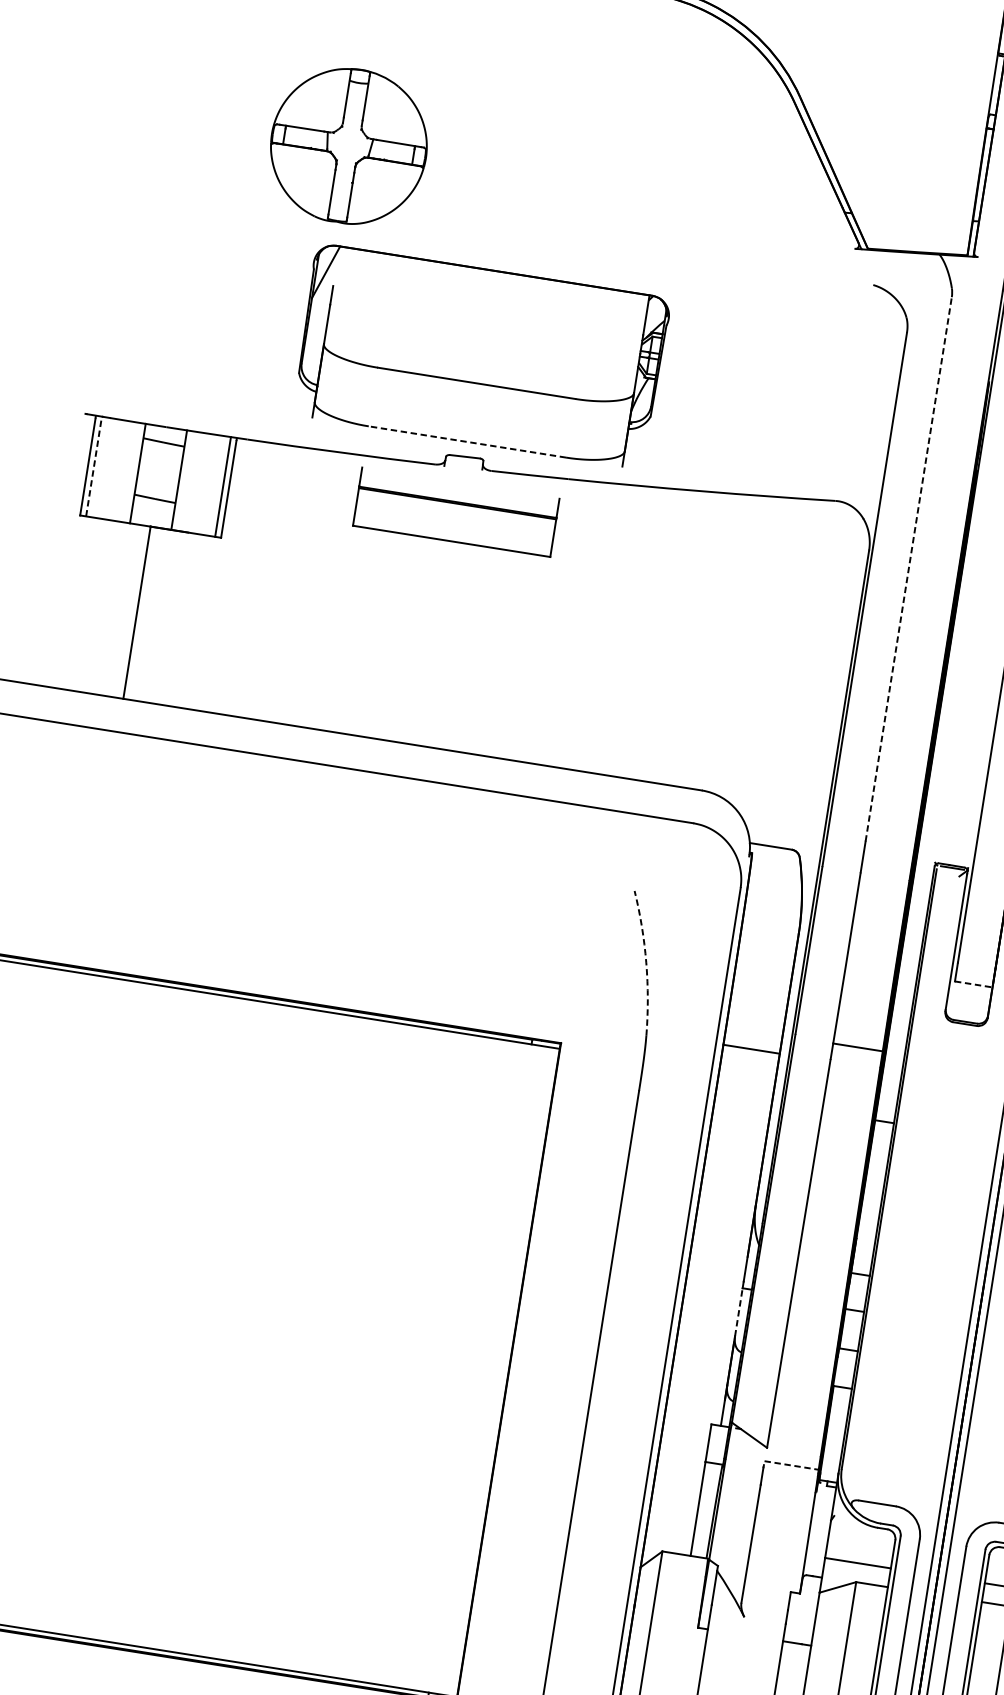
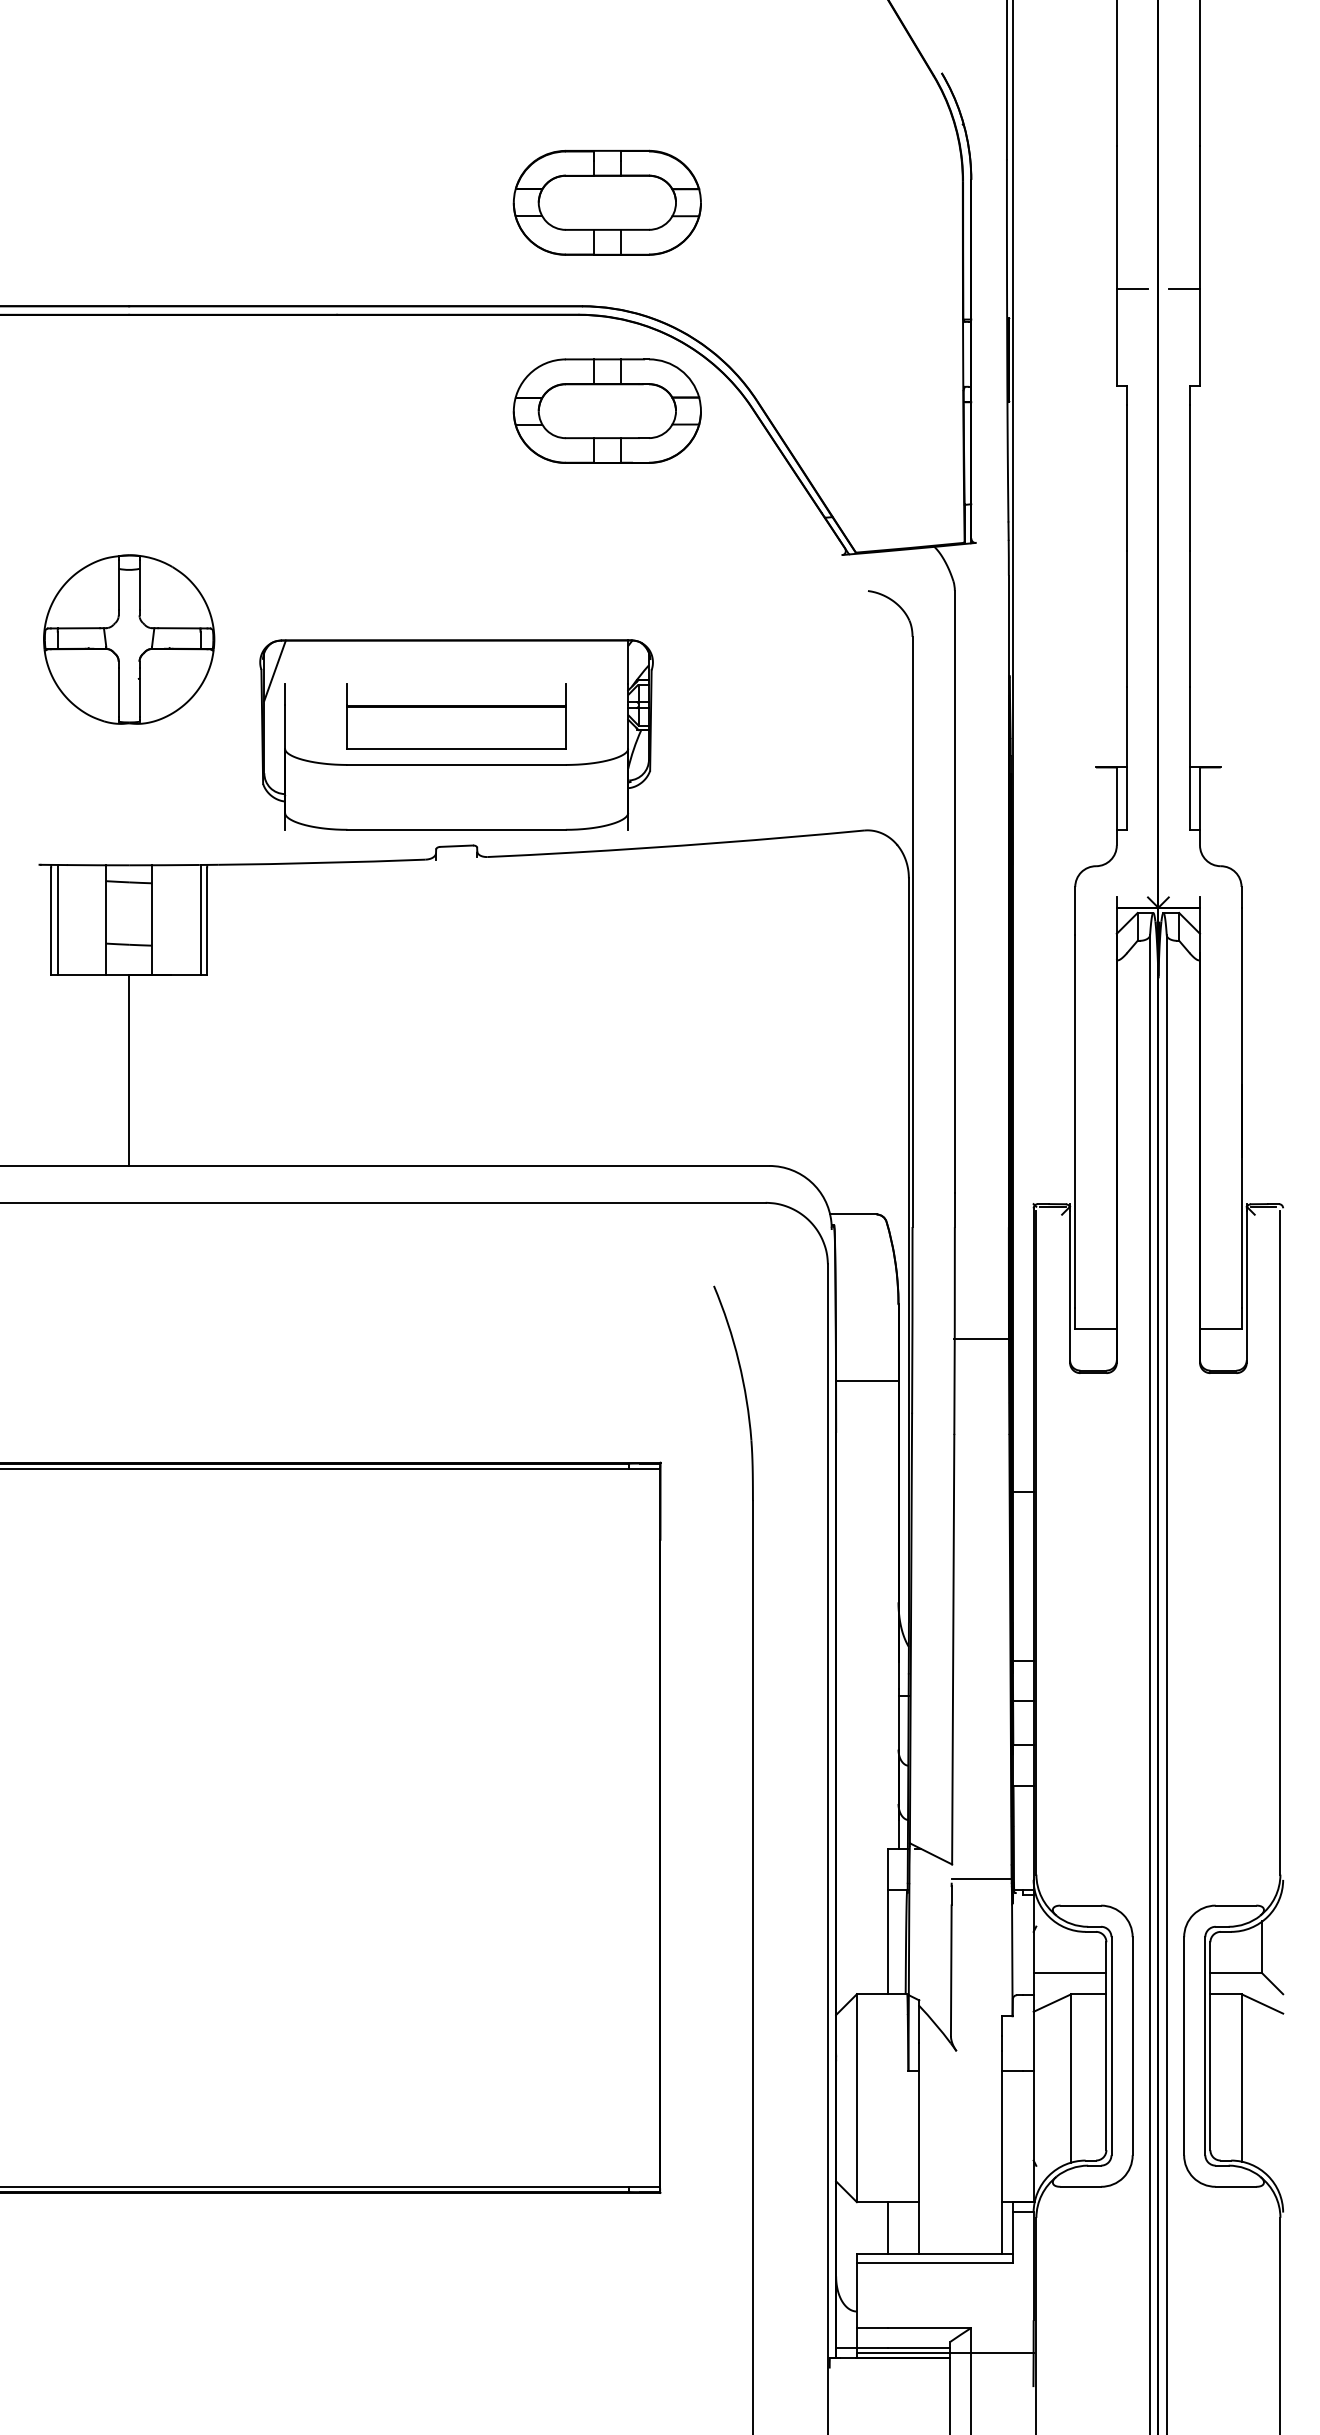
part: (662, 84) -> (606, 410), added
part: (349, 145) -> (129, 639), moved
line: (467, 441) -> (456, 829), dashed -> solid
line: (93, 465) -> (57, 919), dashed -> solid
part: (456, 512) -> (456, 716), moved
line: (908, 568) -> (954, 891), dashed -> solid
arc: (646, 962) -> (738, 1361), dashed -> solid
line: (974, 984) -> (1096, 1328), dashed -> solid
line: (857, 1047) -> (981, 1338), moved
line: (751, 1048) -> (867, 1380), moved
line: (738, 1312) -> (898, 1723), dashed -> solid
line: (792, 1465) -> (982, 1879), dashed -> solid

